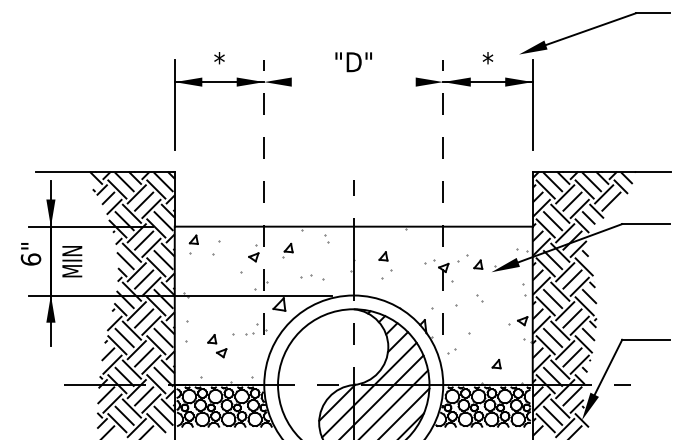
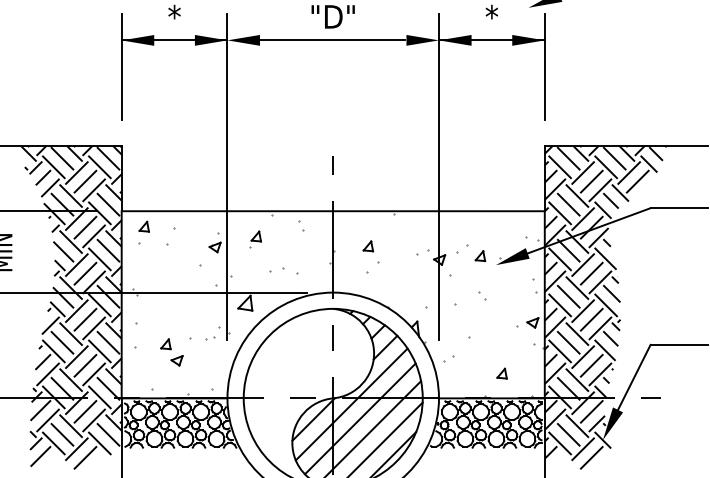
line: (352, 82) -> (331, 40), added
line: (264, 197) -> (227, 176), dashed -> solid
line: (443, 197) -> (439, 176), dashed -> solid

